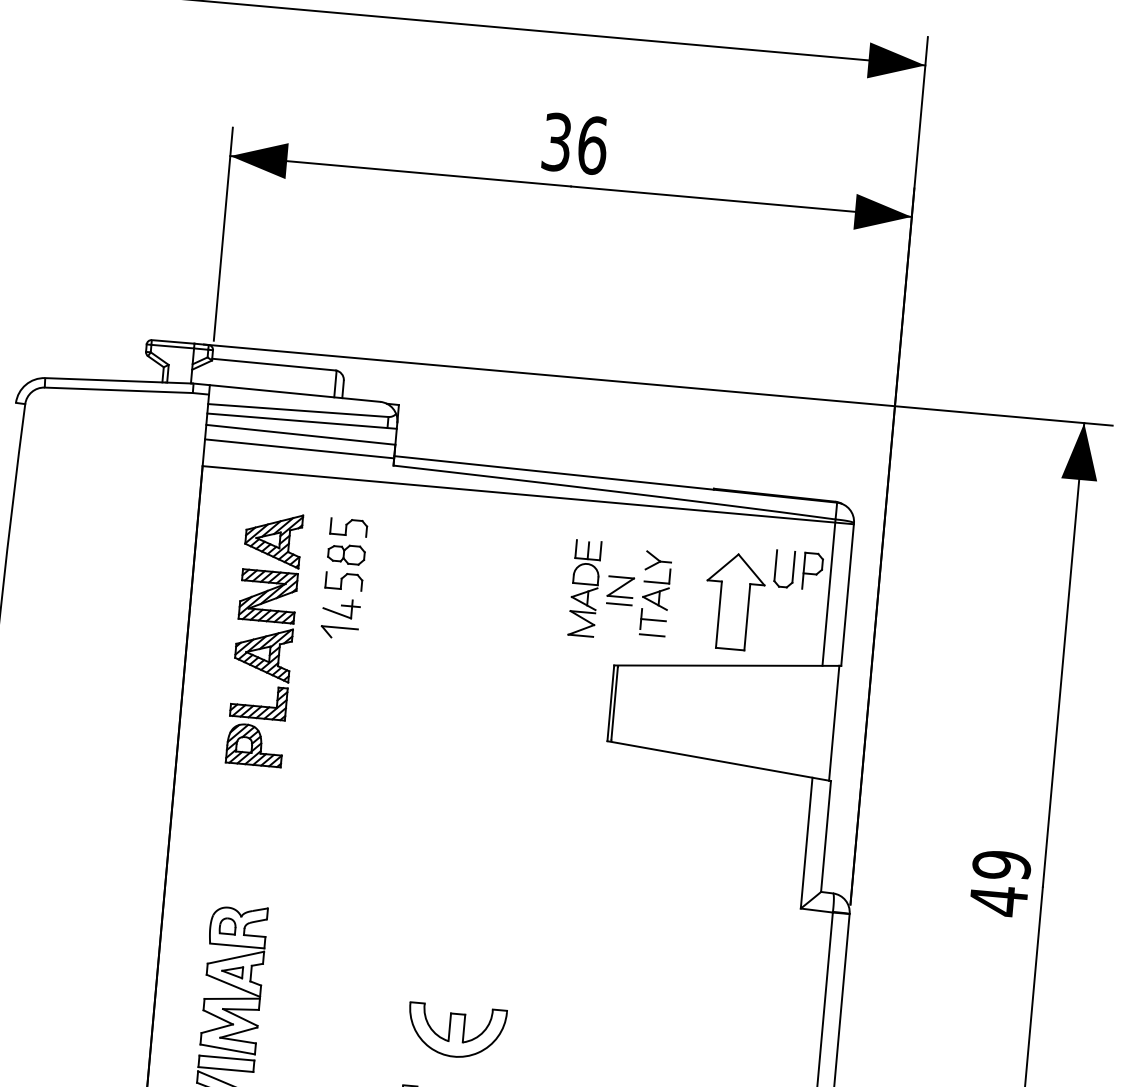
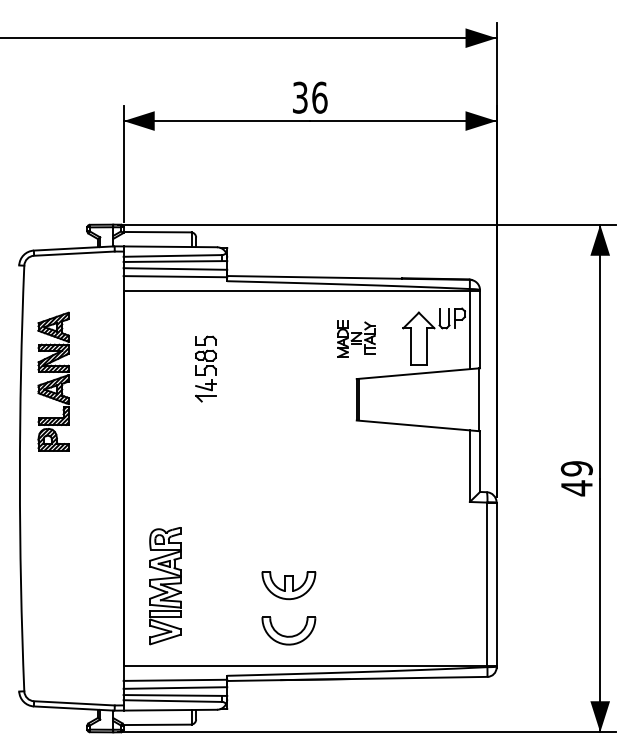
part: (343, 577) -> (205, 368), moved
part: (620, 591) -> (356, 338), size x0.7
part: (264, 638) -> (53, 381), moved

